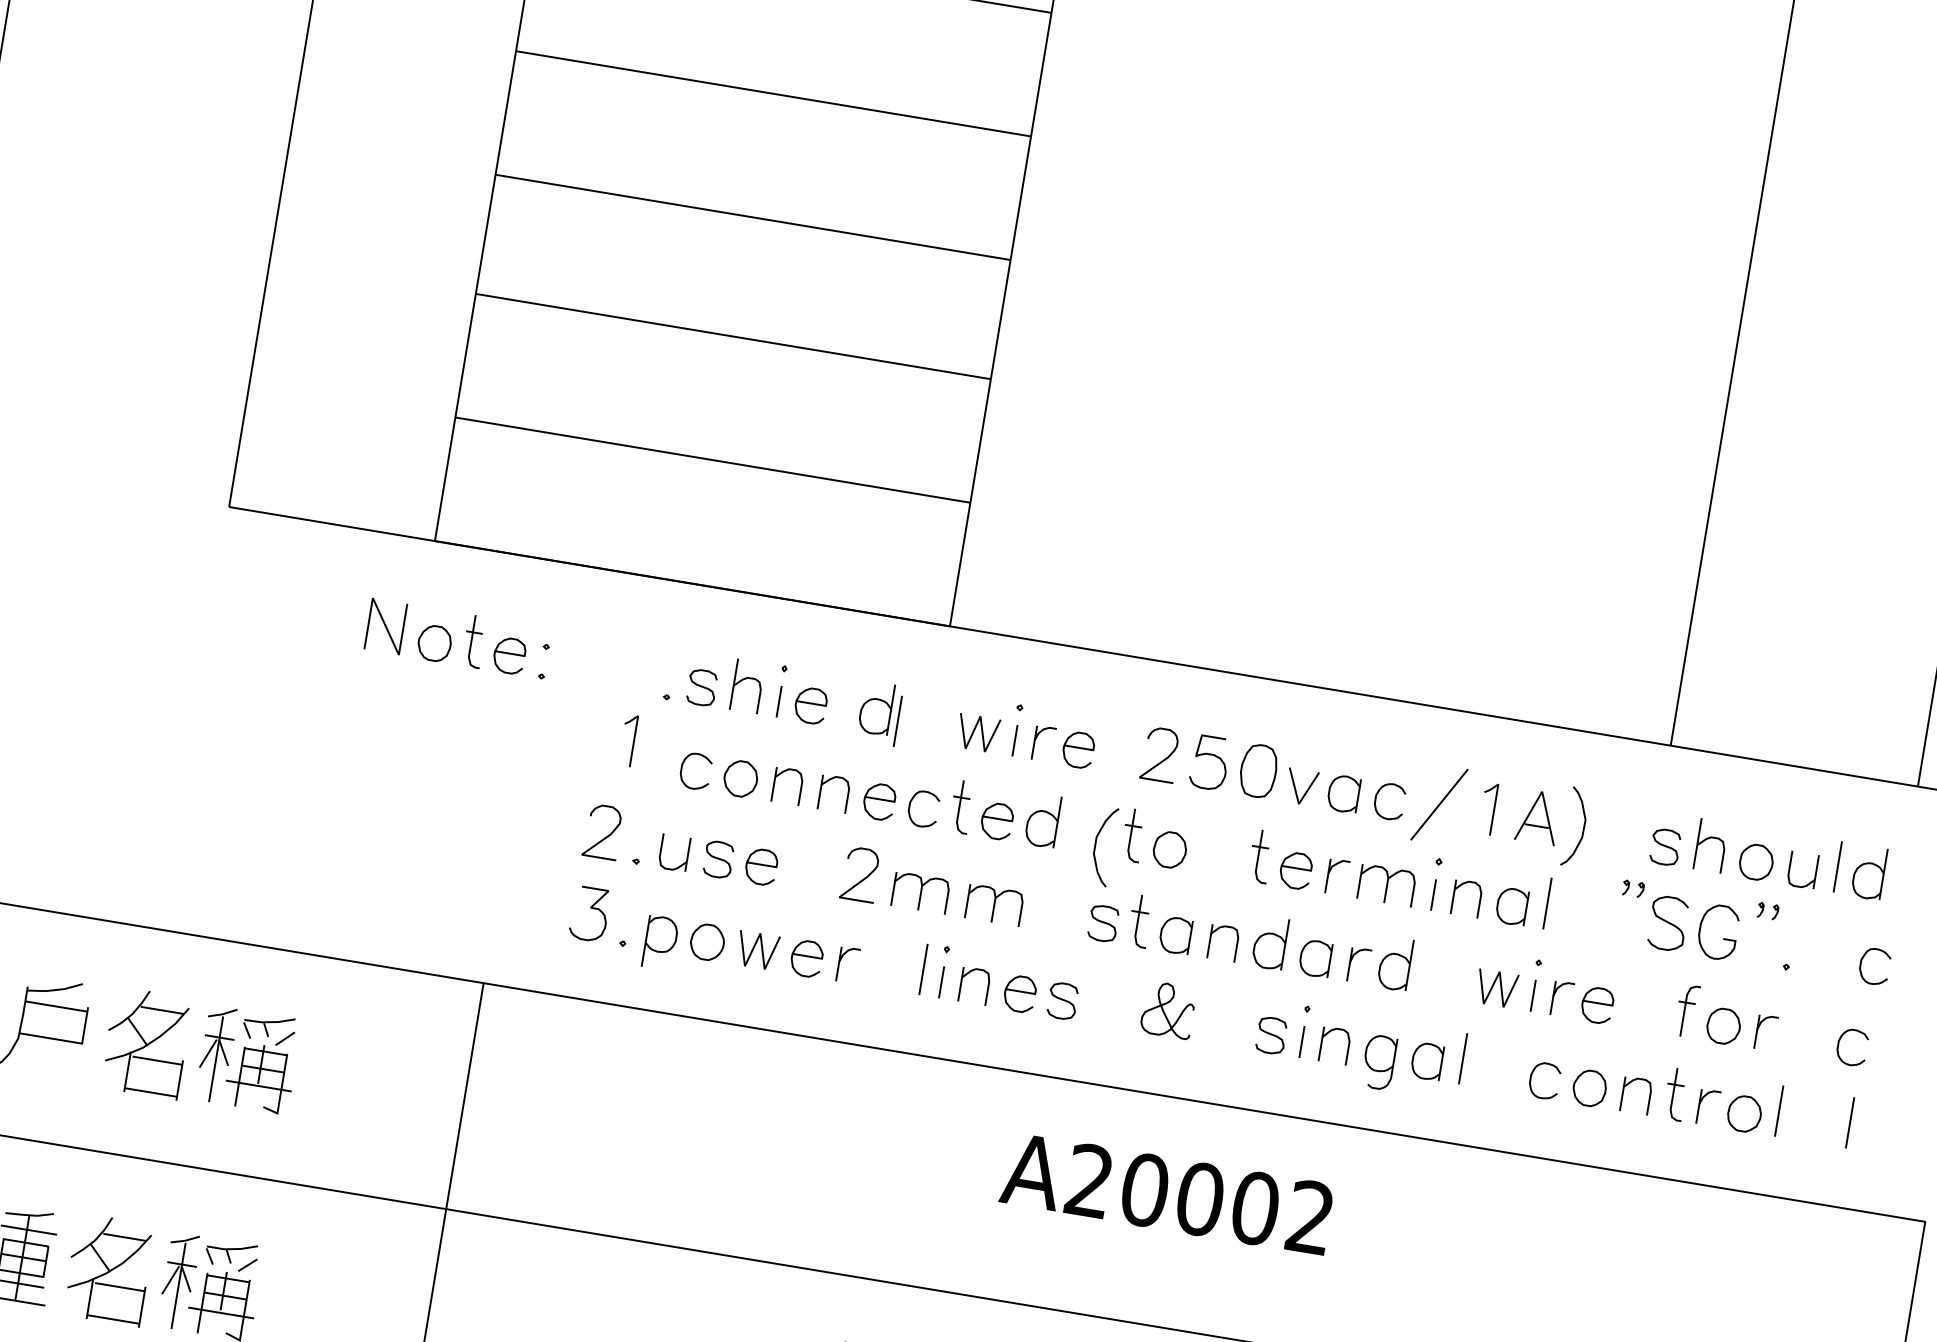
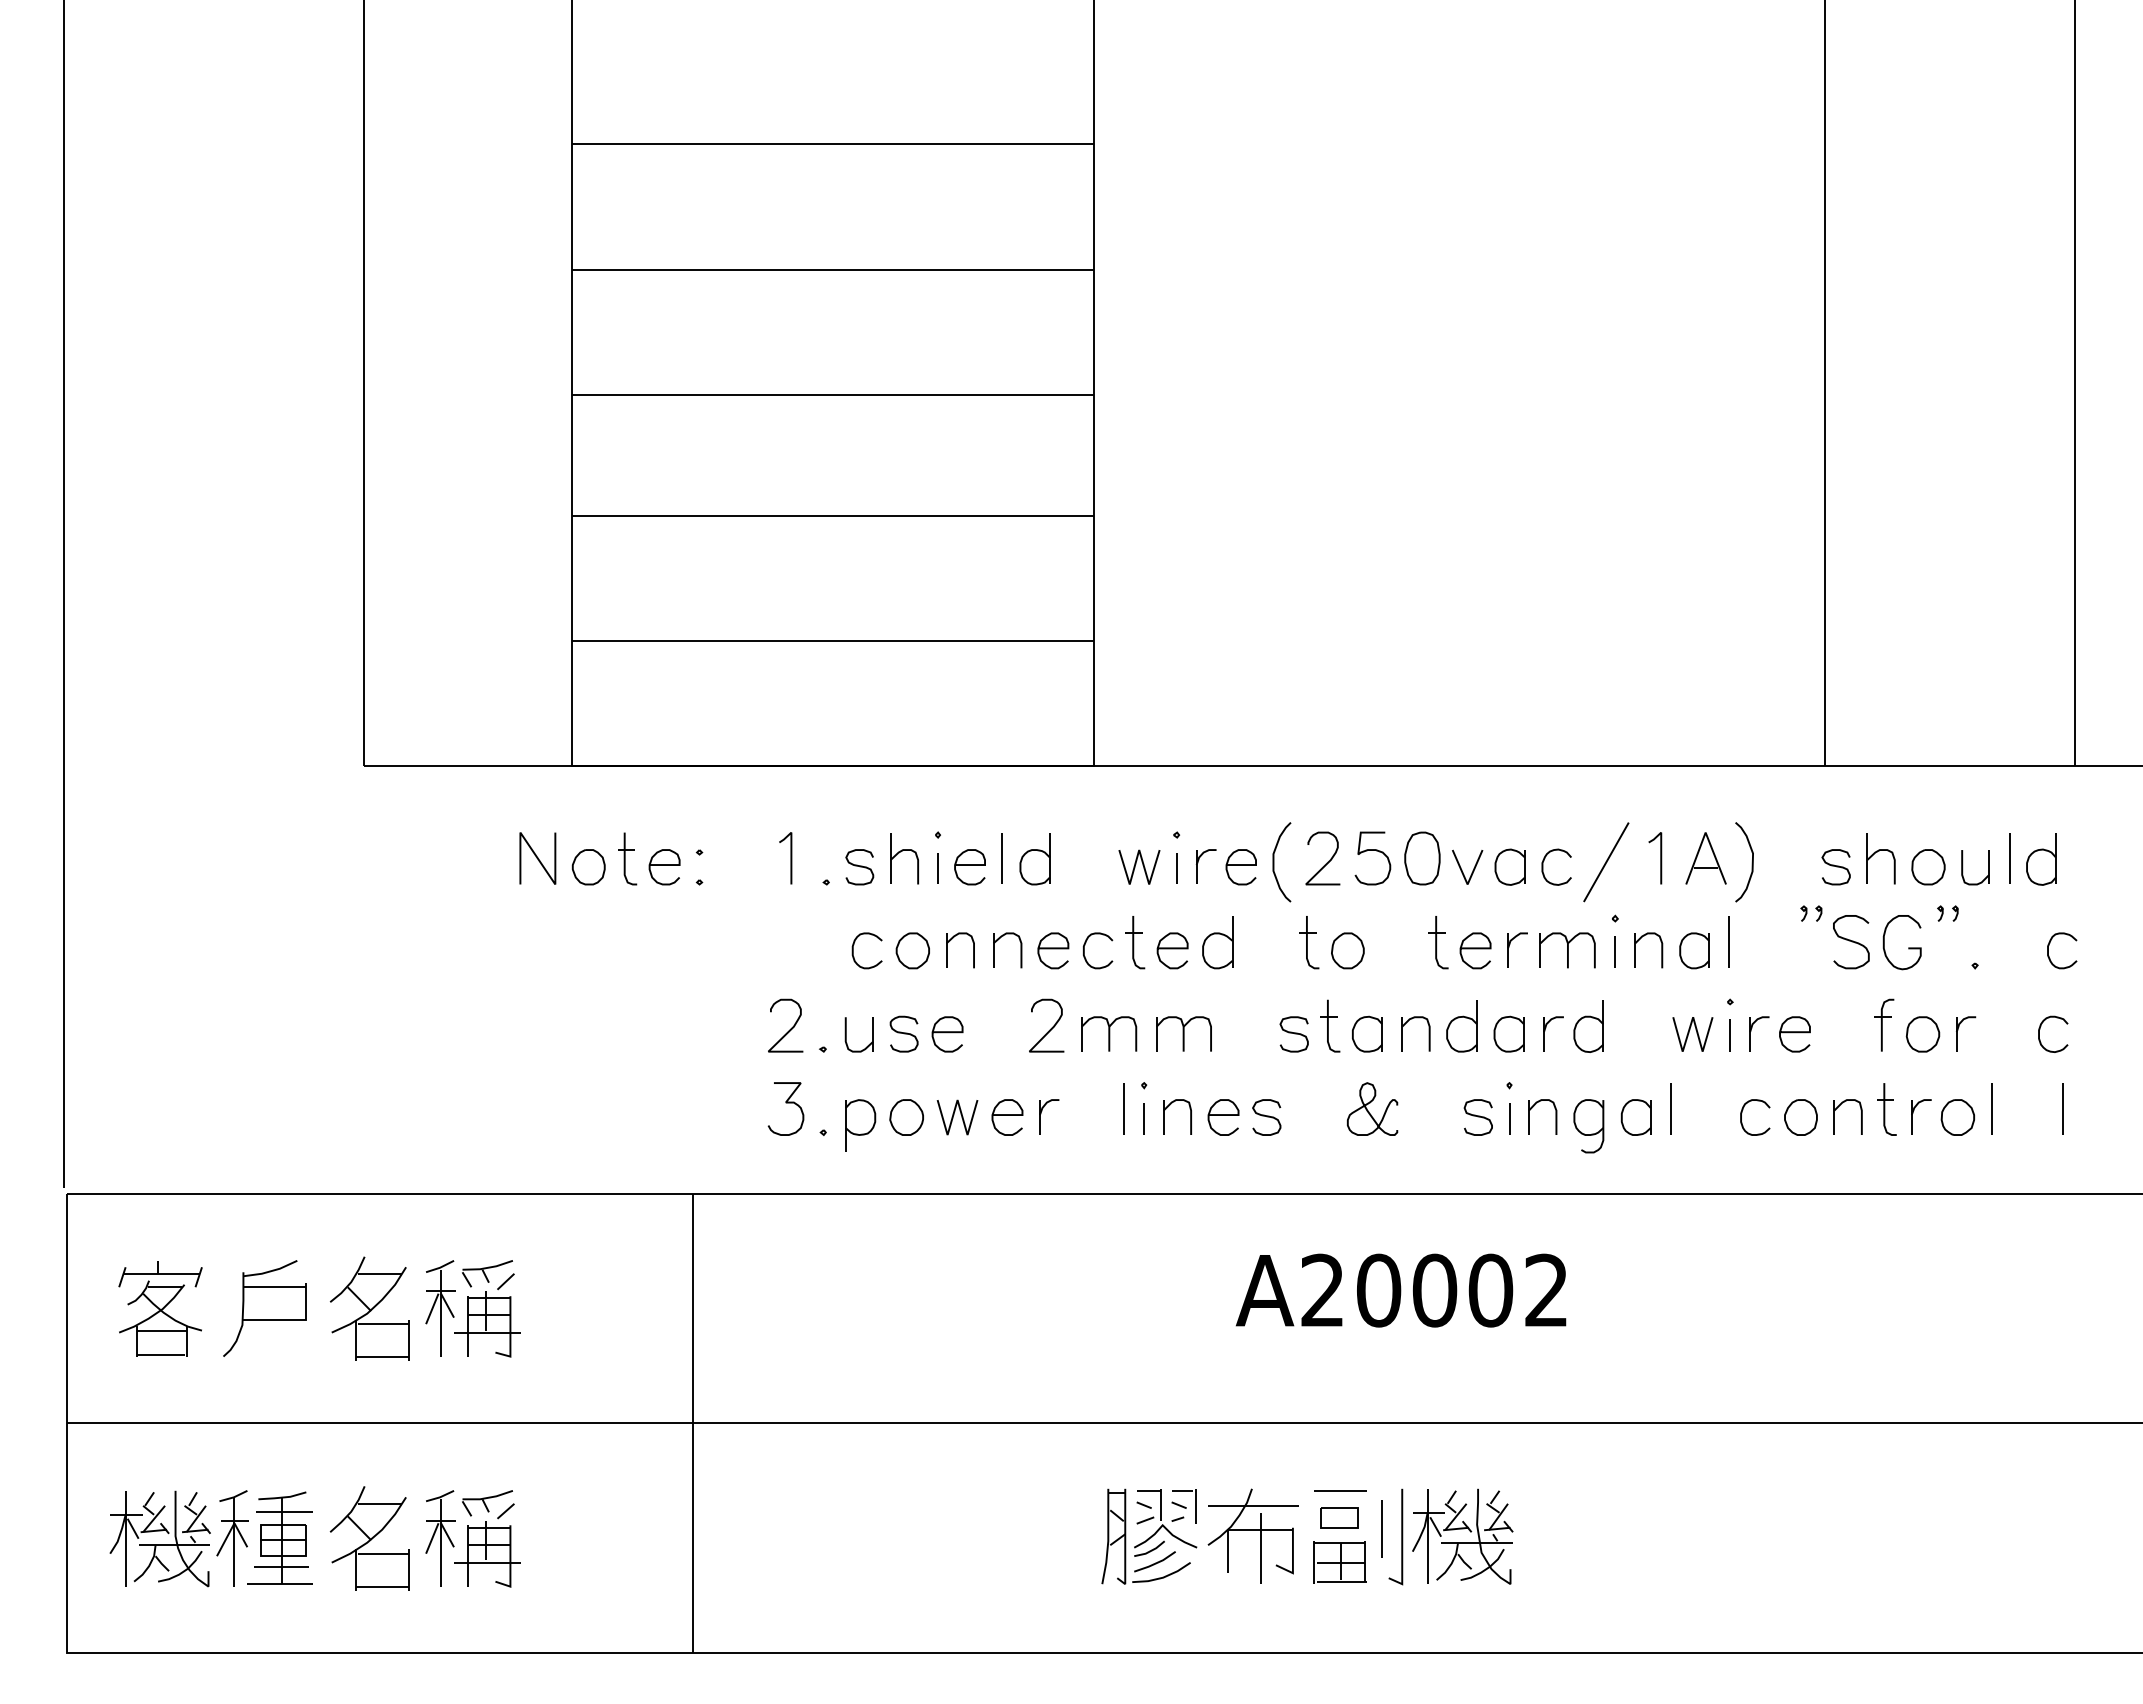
line: (896, 721) -> (1001, 858), moved
line: (633, 741) -> (790, 858), moved
curve: (1096, 845) -> (1274, 862), moved

